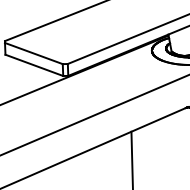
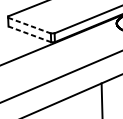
line: (33, 53) -> (29, 25), solid -> dashed
line: (34, 65) -> (29, 34), solid -> dashed

